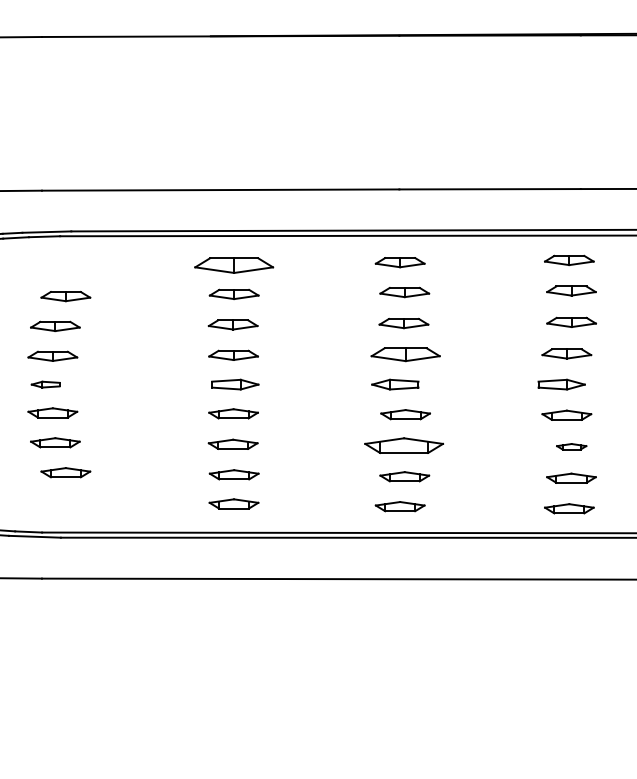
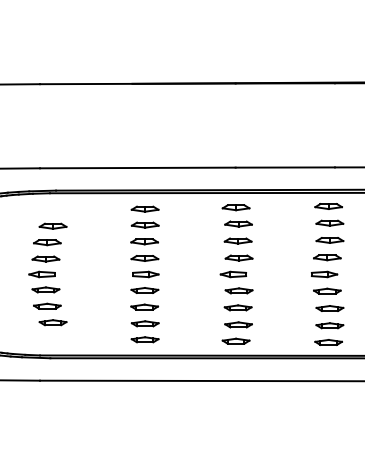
part: (232, 264) -> (144, 208), size x0.62
part: (404, 353) -> (238, 257), size x0.71
part: (44, 384) -> (41, 274), size x1.67
part: (402, 444) -> (237, 307), size x0.62
part: (570, 446) -> (329, 308), size x1.67

